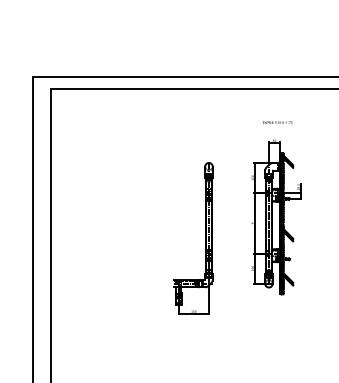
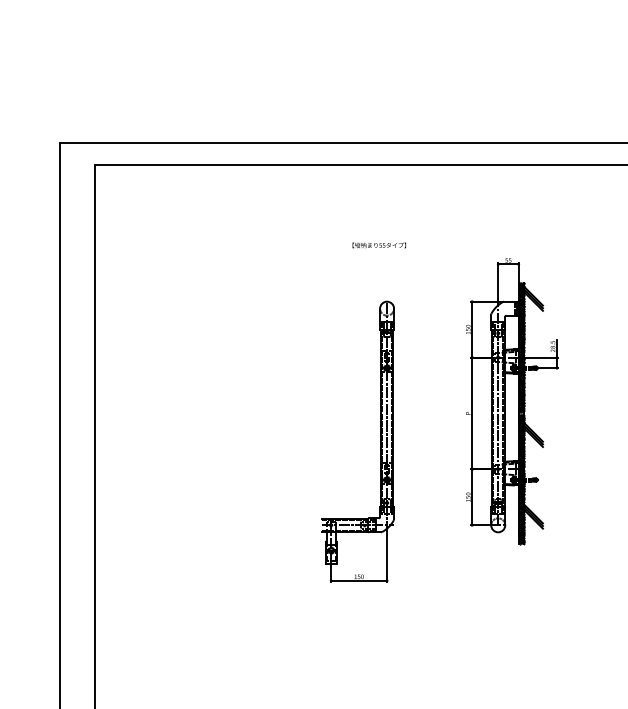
text: (277, 122) -> (378, 245), moved

